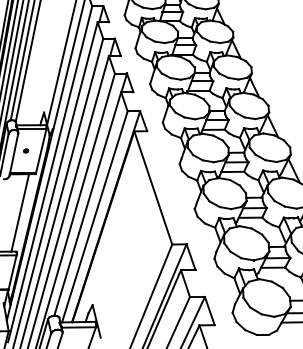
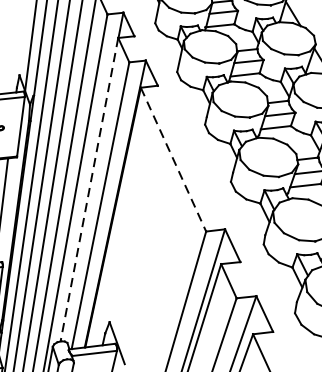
line: (153, 187) -> (173, 159), solid -> dashed
line: (87, 204) -> (89, 190), solid -> dashed

